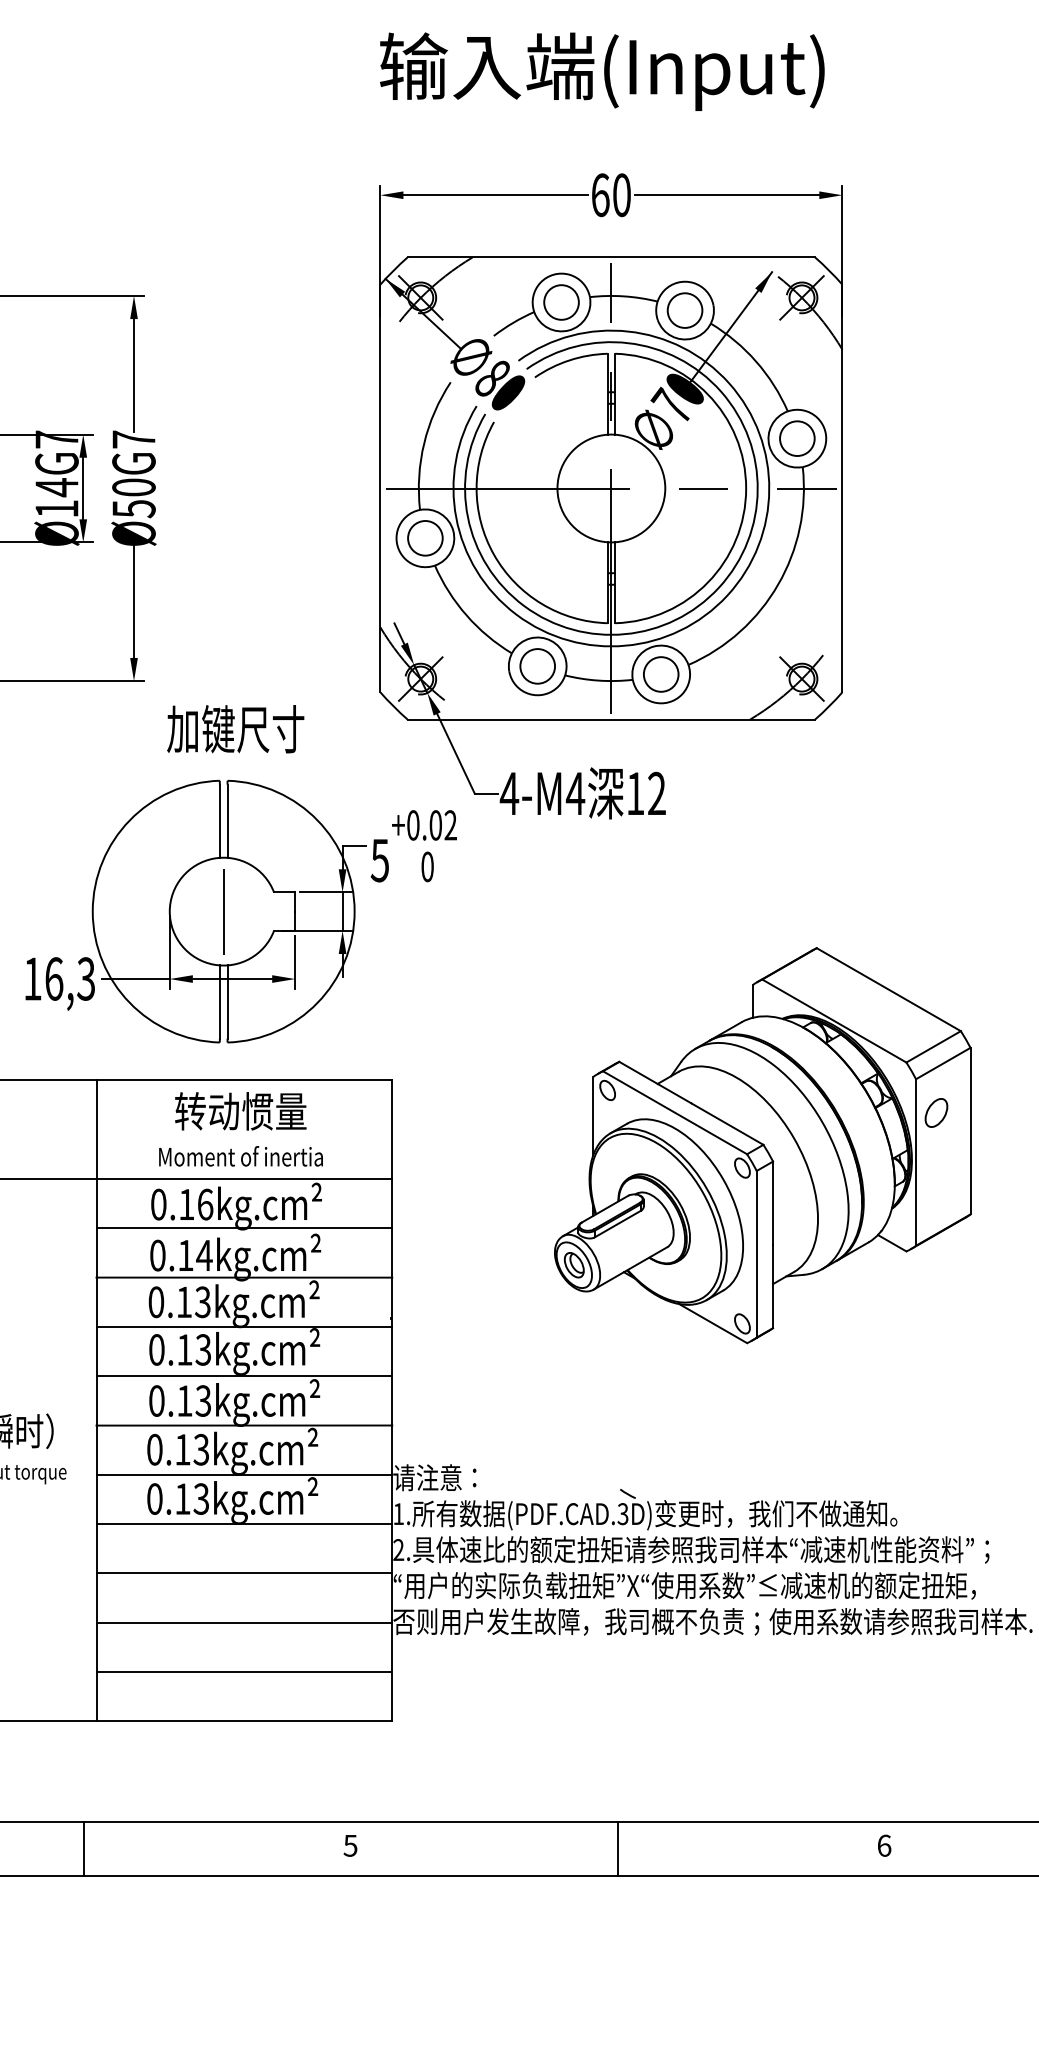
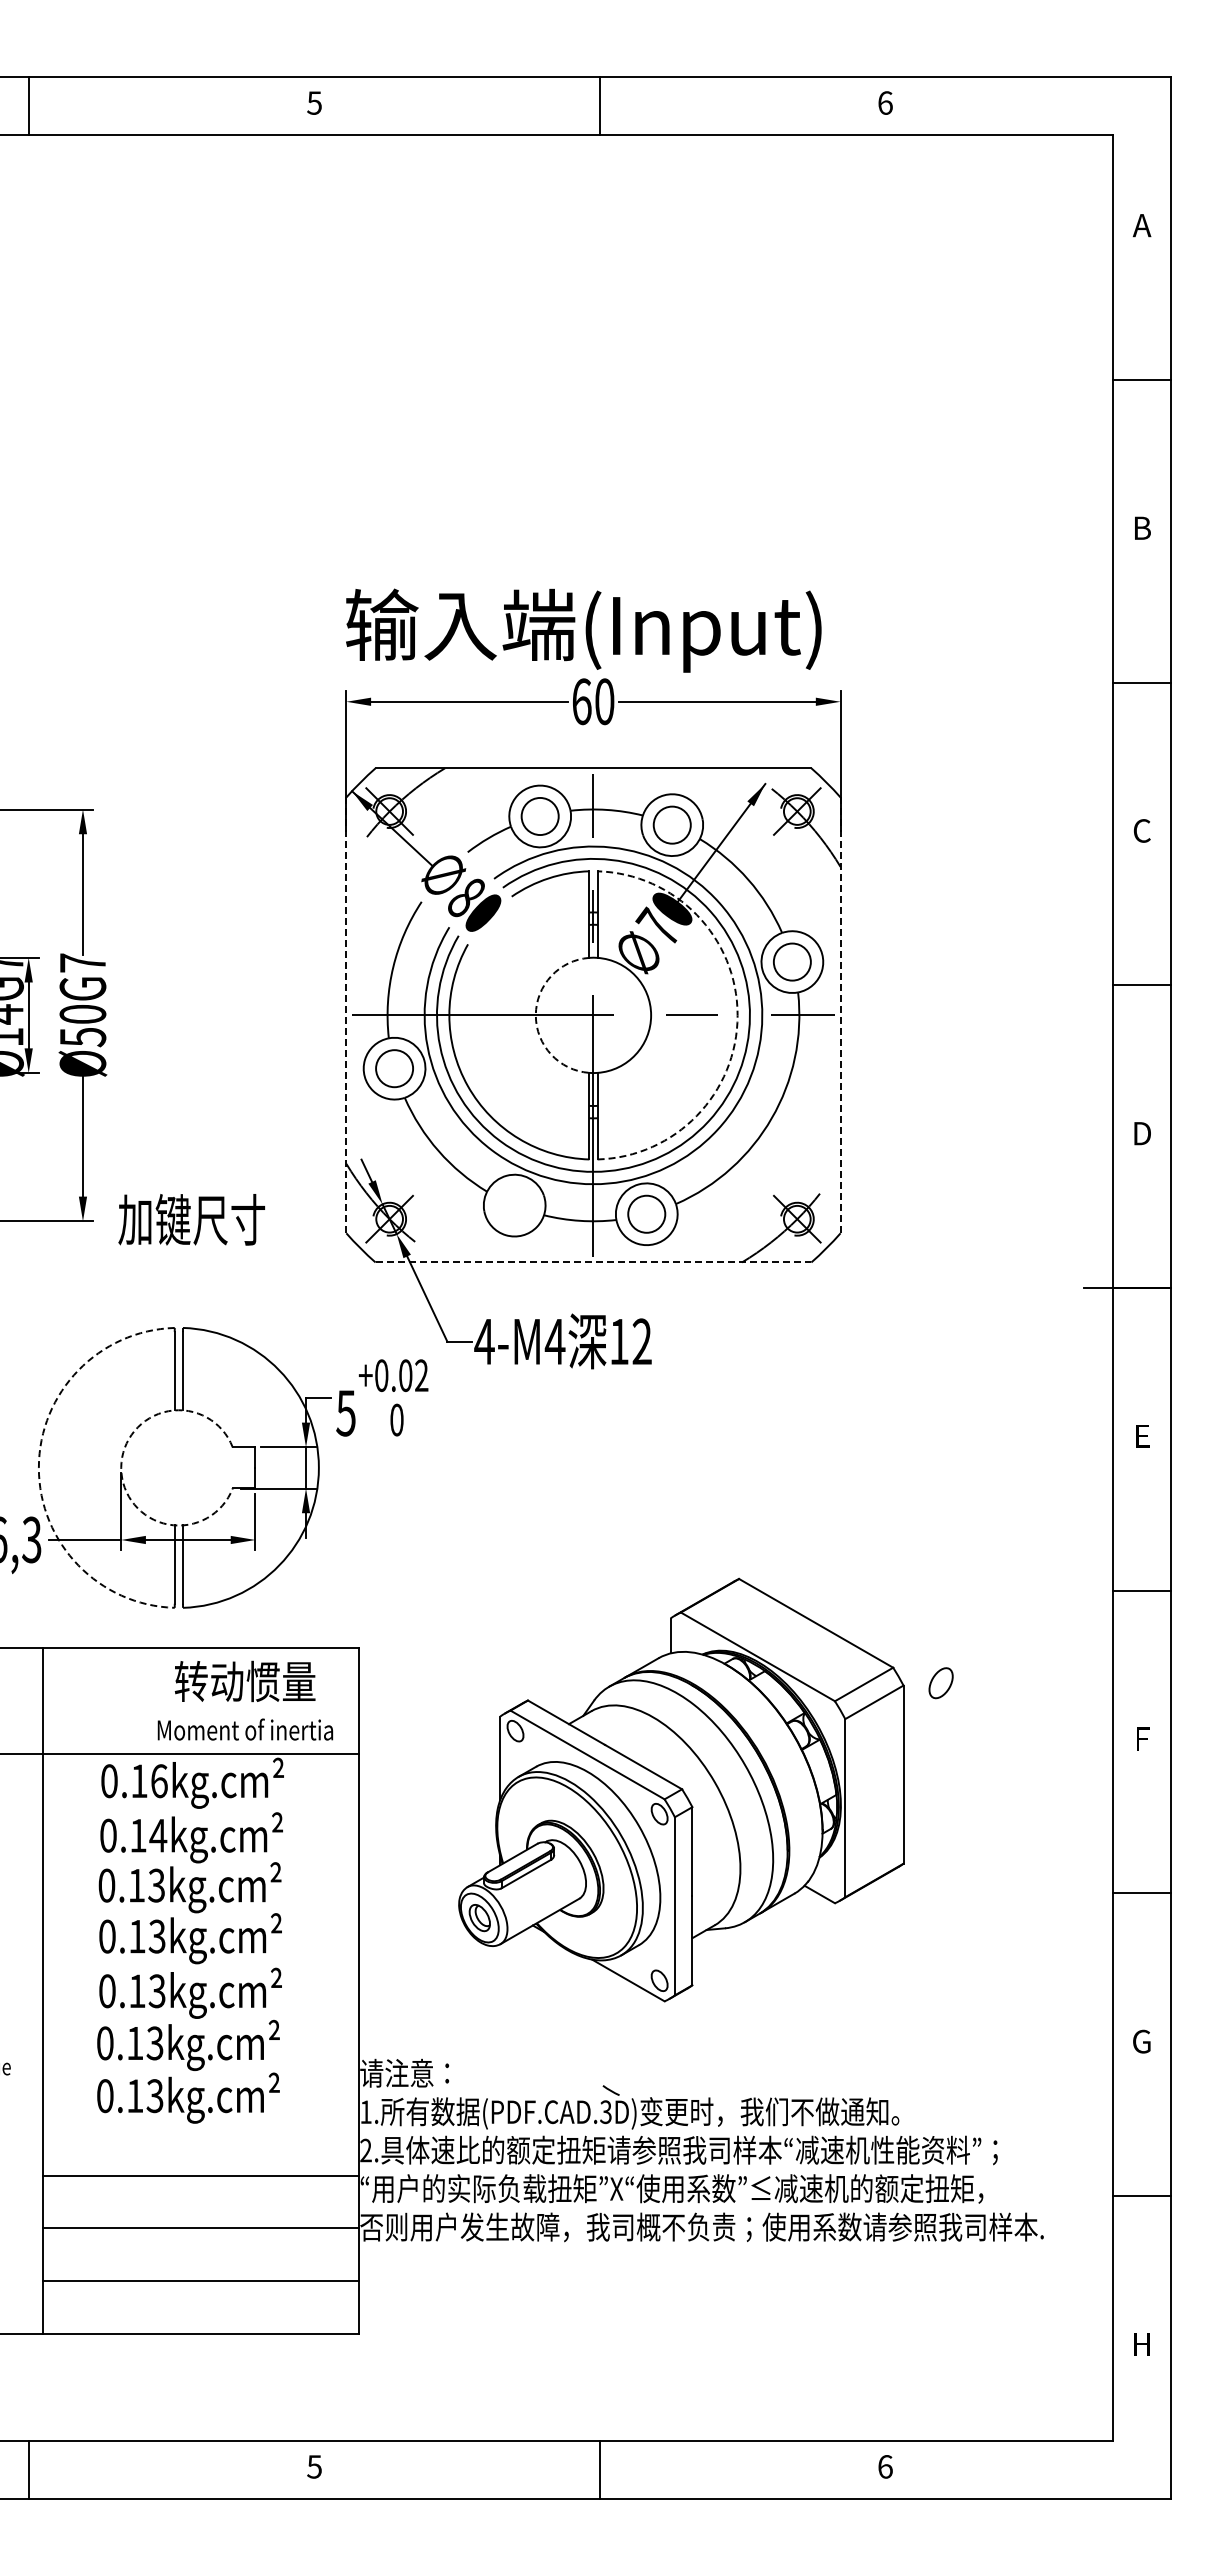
text: (602, 71) -> (583, 630), moved
line: (380, 488) -> (346, 1015), solid -> dashed
arc: (557, 488) -> (535, 1015), solid -> dashed
arc: (746, 488) -> (737, 1015), solid -> dashed
line: (842, 488) -> (840, 1015), solid -> dashed
circle: (537, 666) -> (514, 1205), removed
line: (611, 719) -> (593, 1262), solid -> dashed
text: (235, 728) -> (191, 1219), moved
arc: (92, 911) -> (38, 1467), solid -> dashed
arc: (170, 911) -> (121, 1467), solid -> dashed
line: (223, 911) -> (178, 1467), removed
text: (241, 1129) -> (245, 1700), moved
part: (762, 1145) -> (681, 1789), moved
line: (243, 1228) -> (200, 1806), removed
line: (243, 1277) -> (200, 1859), removed
line: (243, 1327) -> (200, 1912), removed
line: (243, 1376) -> (200, 1964), removed
line: (243, 1425) -> (200, 2017), removed
line: (243, 1475) -> (200, 2070), removed
line: (243, 1523) -> (200, 2122), removed

